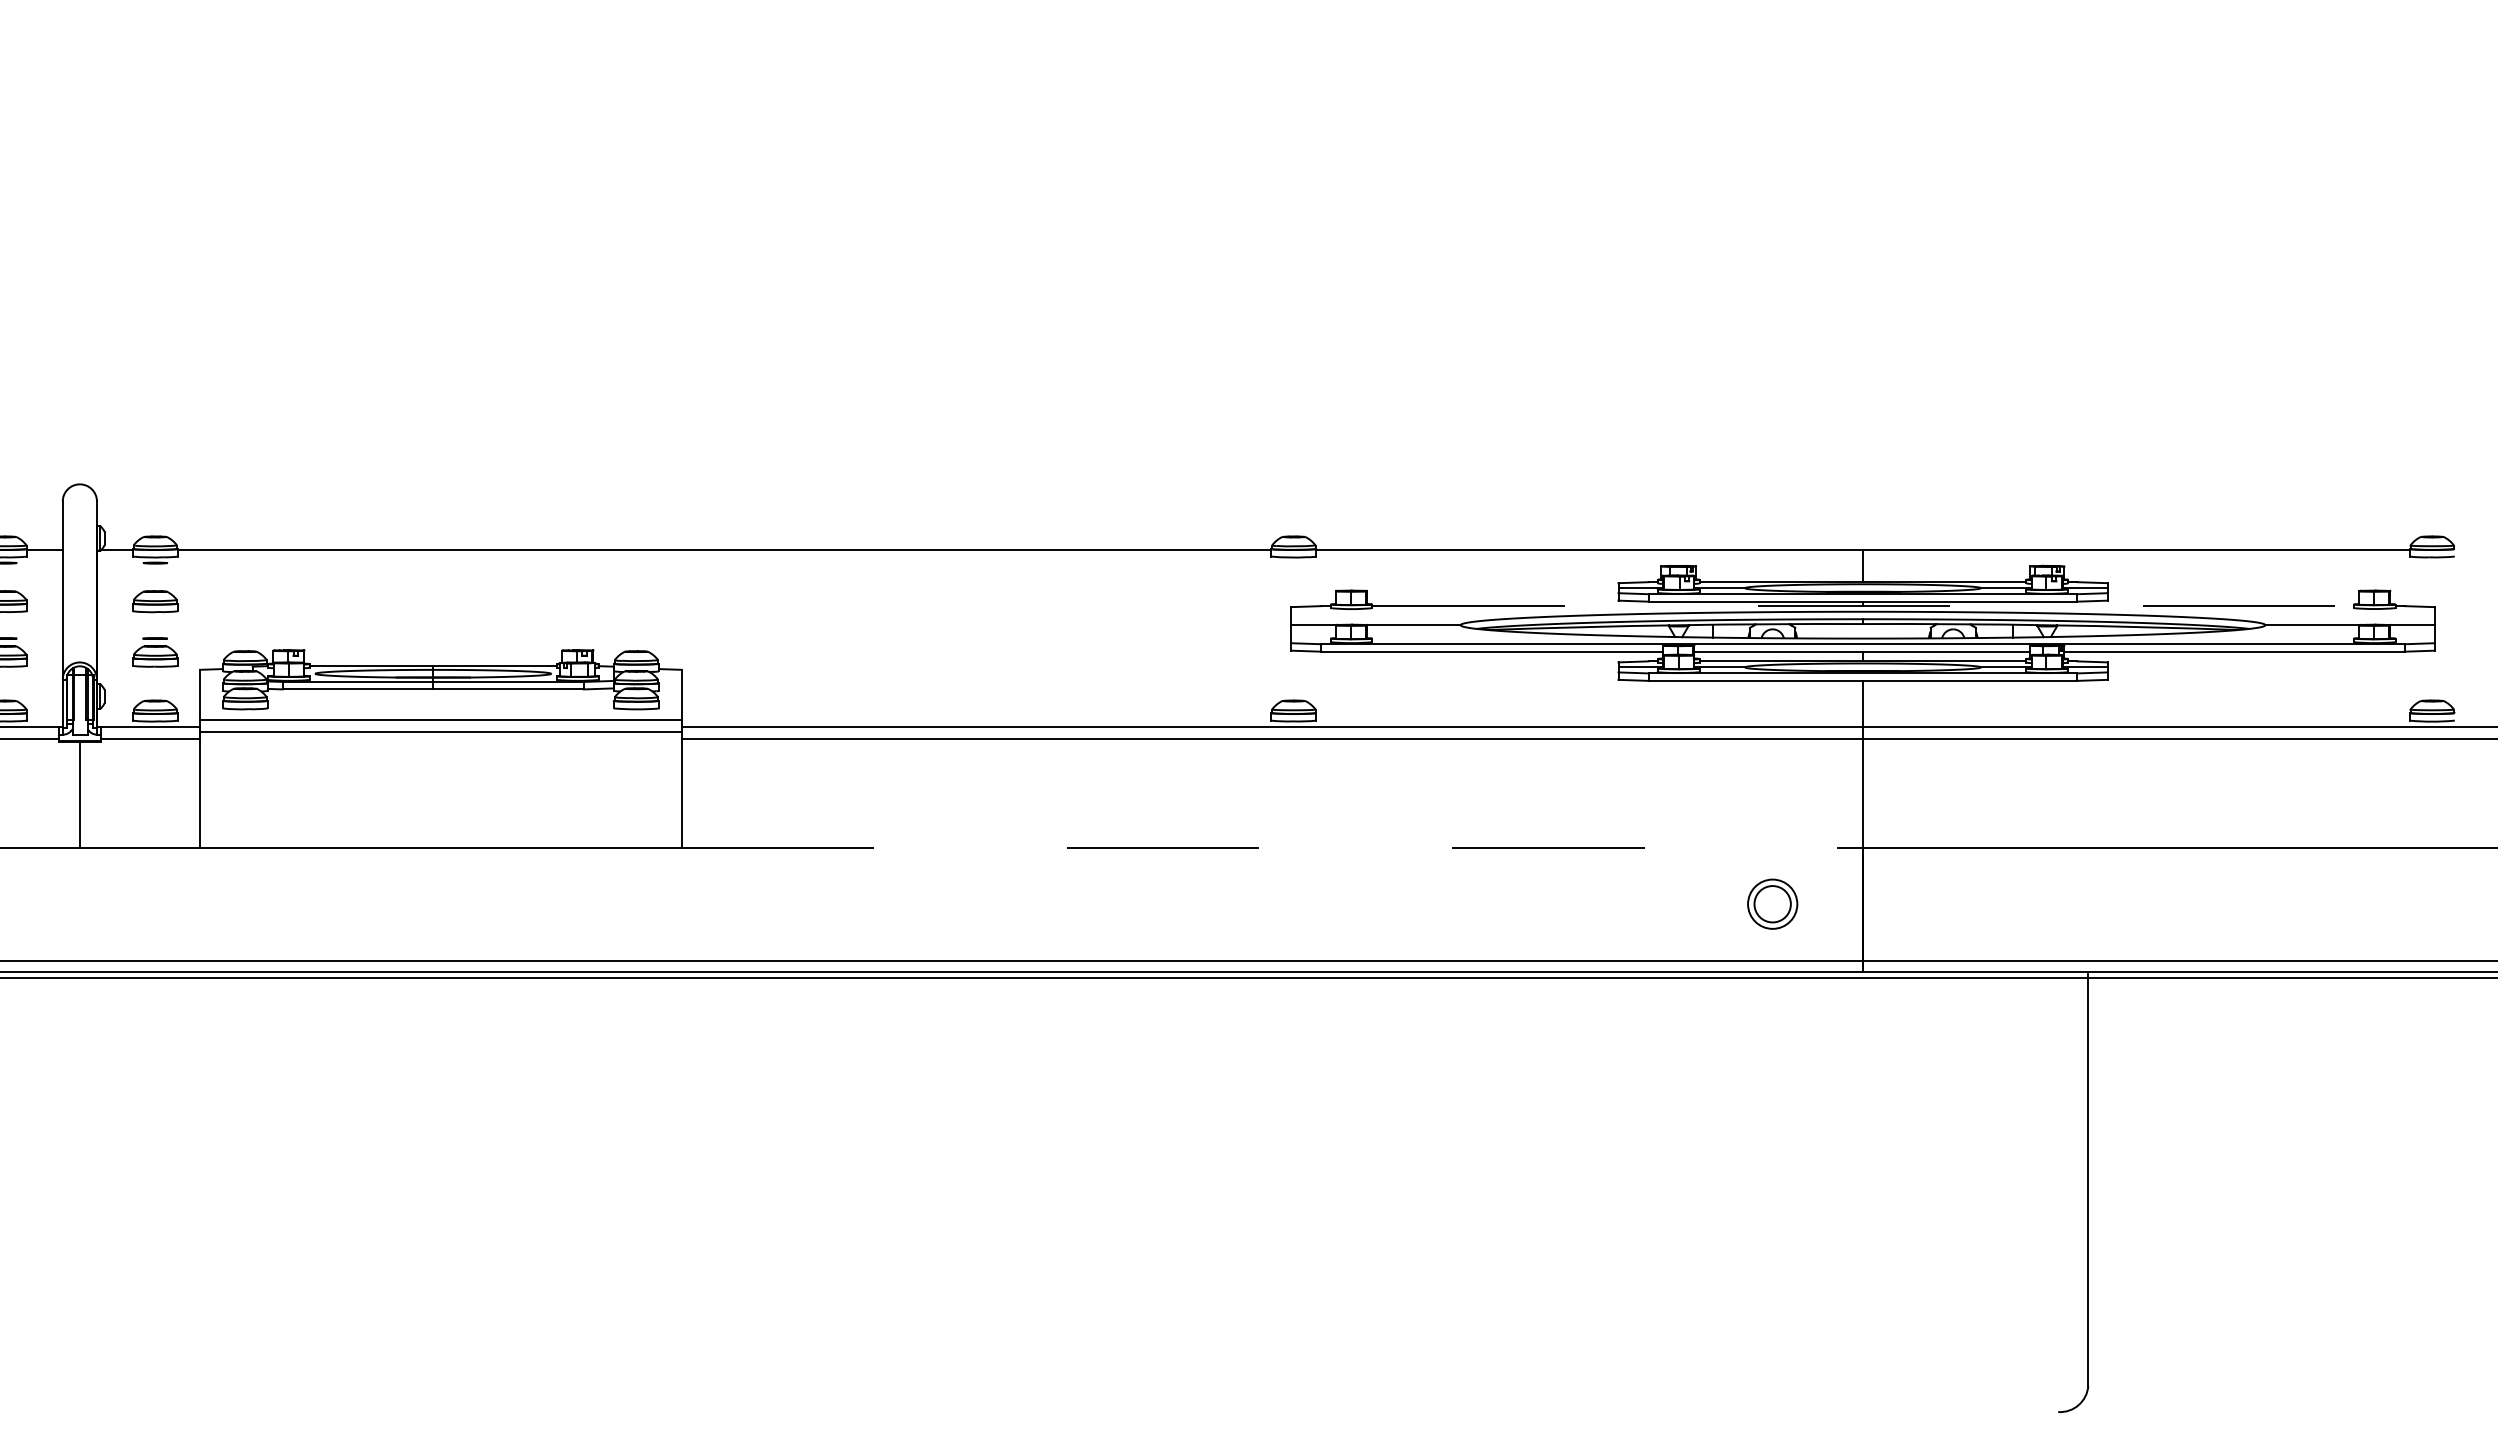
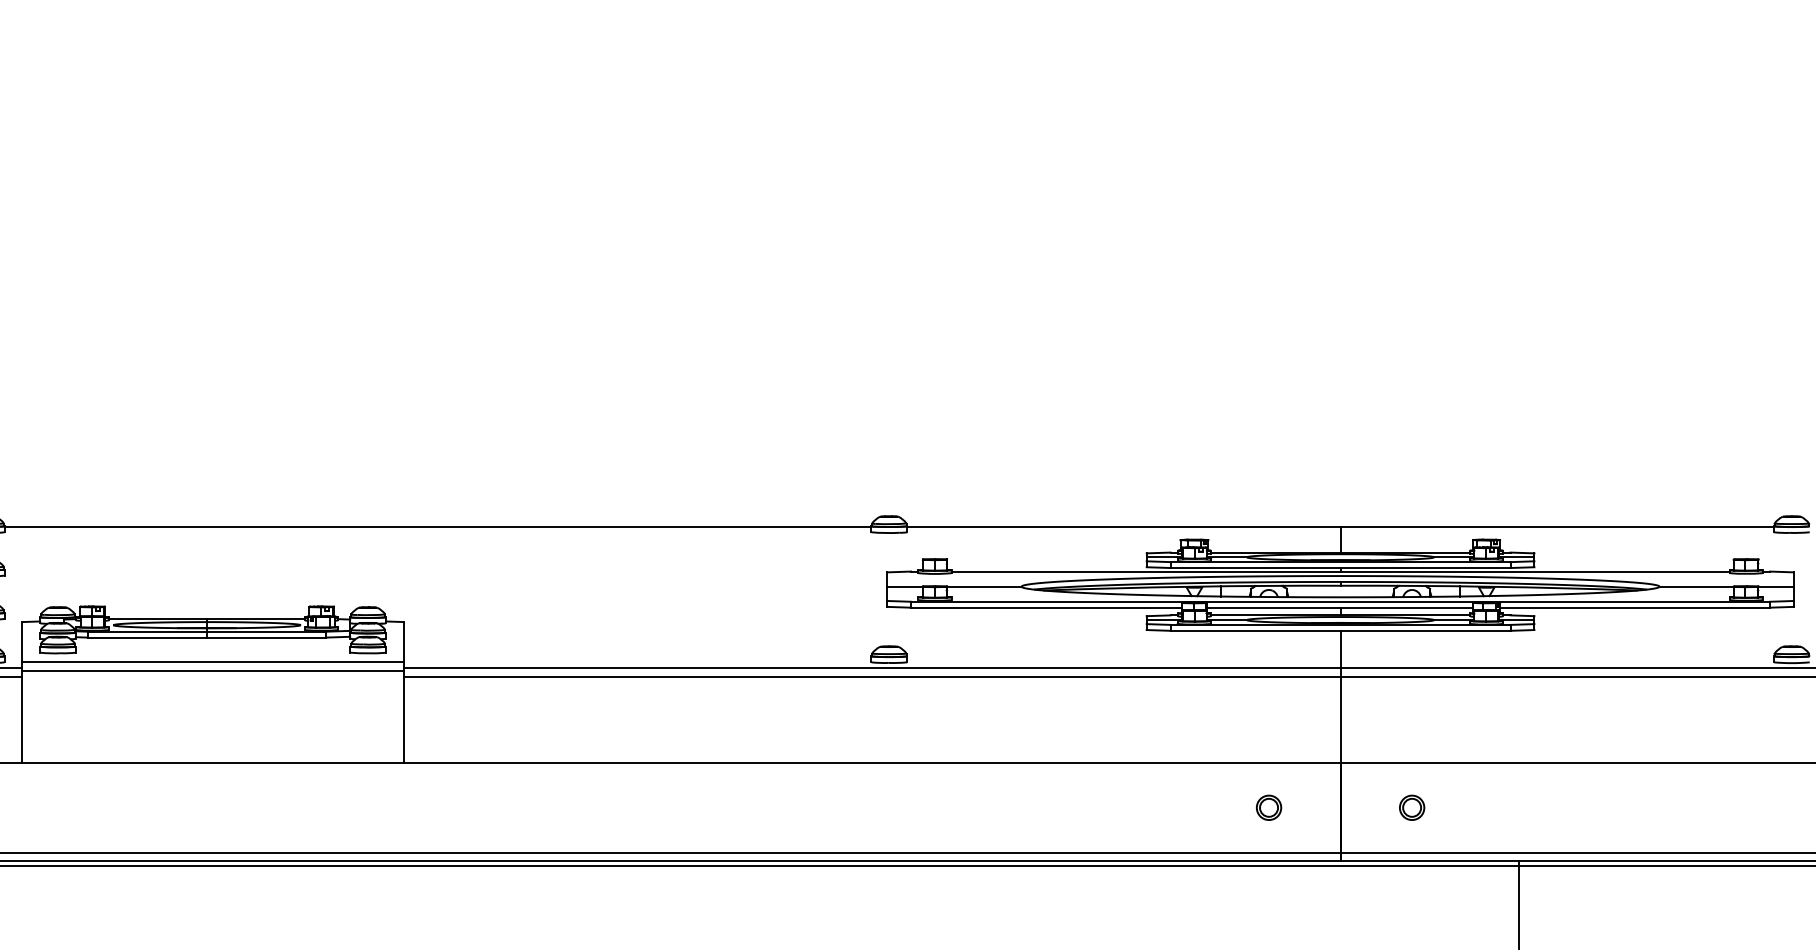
line: (1863, 606) -> (1340, 571), dashed -> solid
line: (1272, 847) -> (872, 762), dashed -> solid
part: (1772, 903) -> (1268, 807), size x0.62
part: (1953, 903) -> (1412, 807), added

